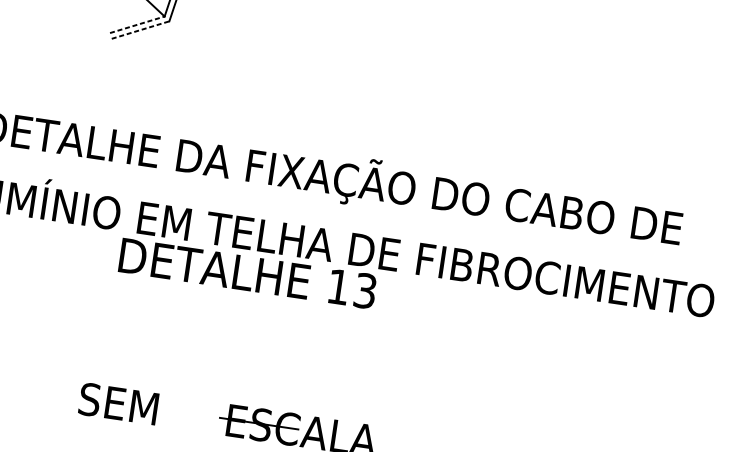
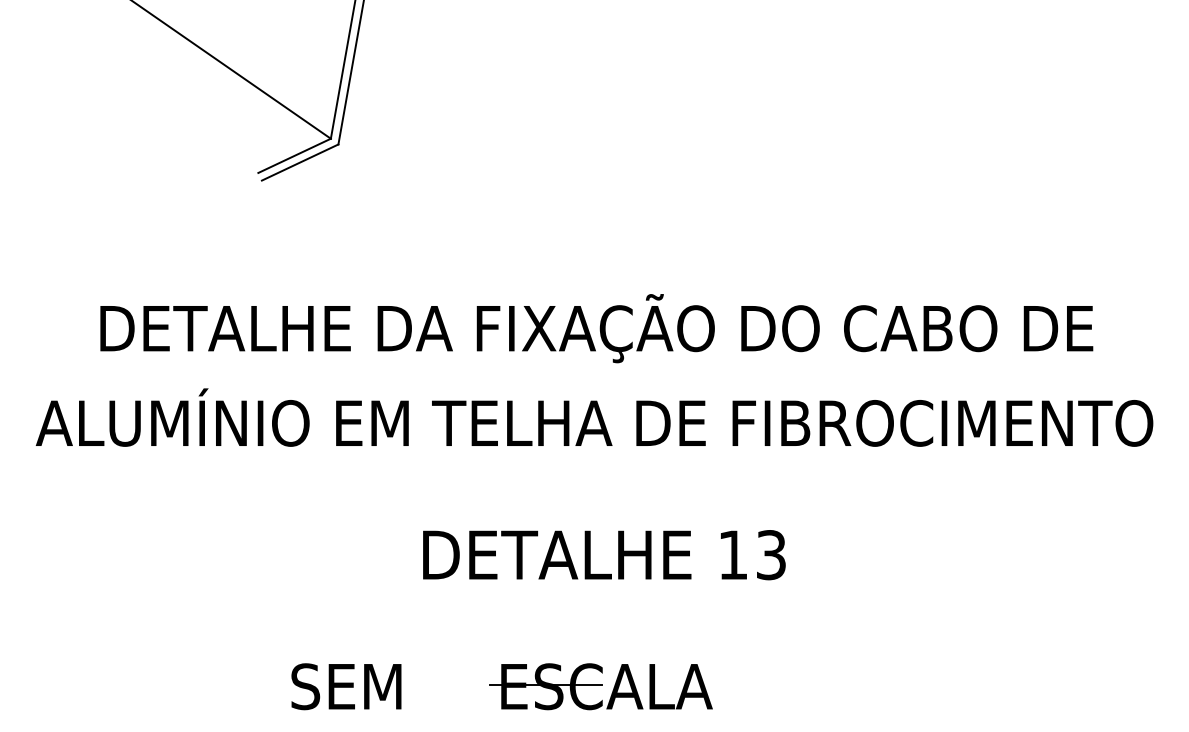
line: (138, 24) -> (295, 155), dashed -> solid
line: (140, 30) -> (300, 162), dashed -> solid
text: (247, 273) -> (604, 555), moved

